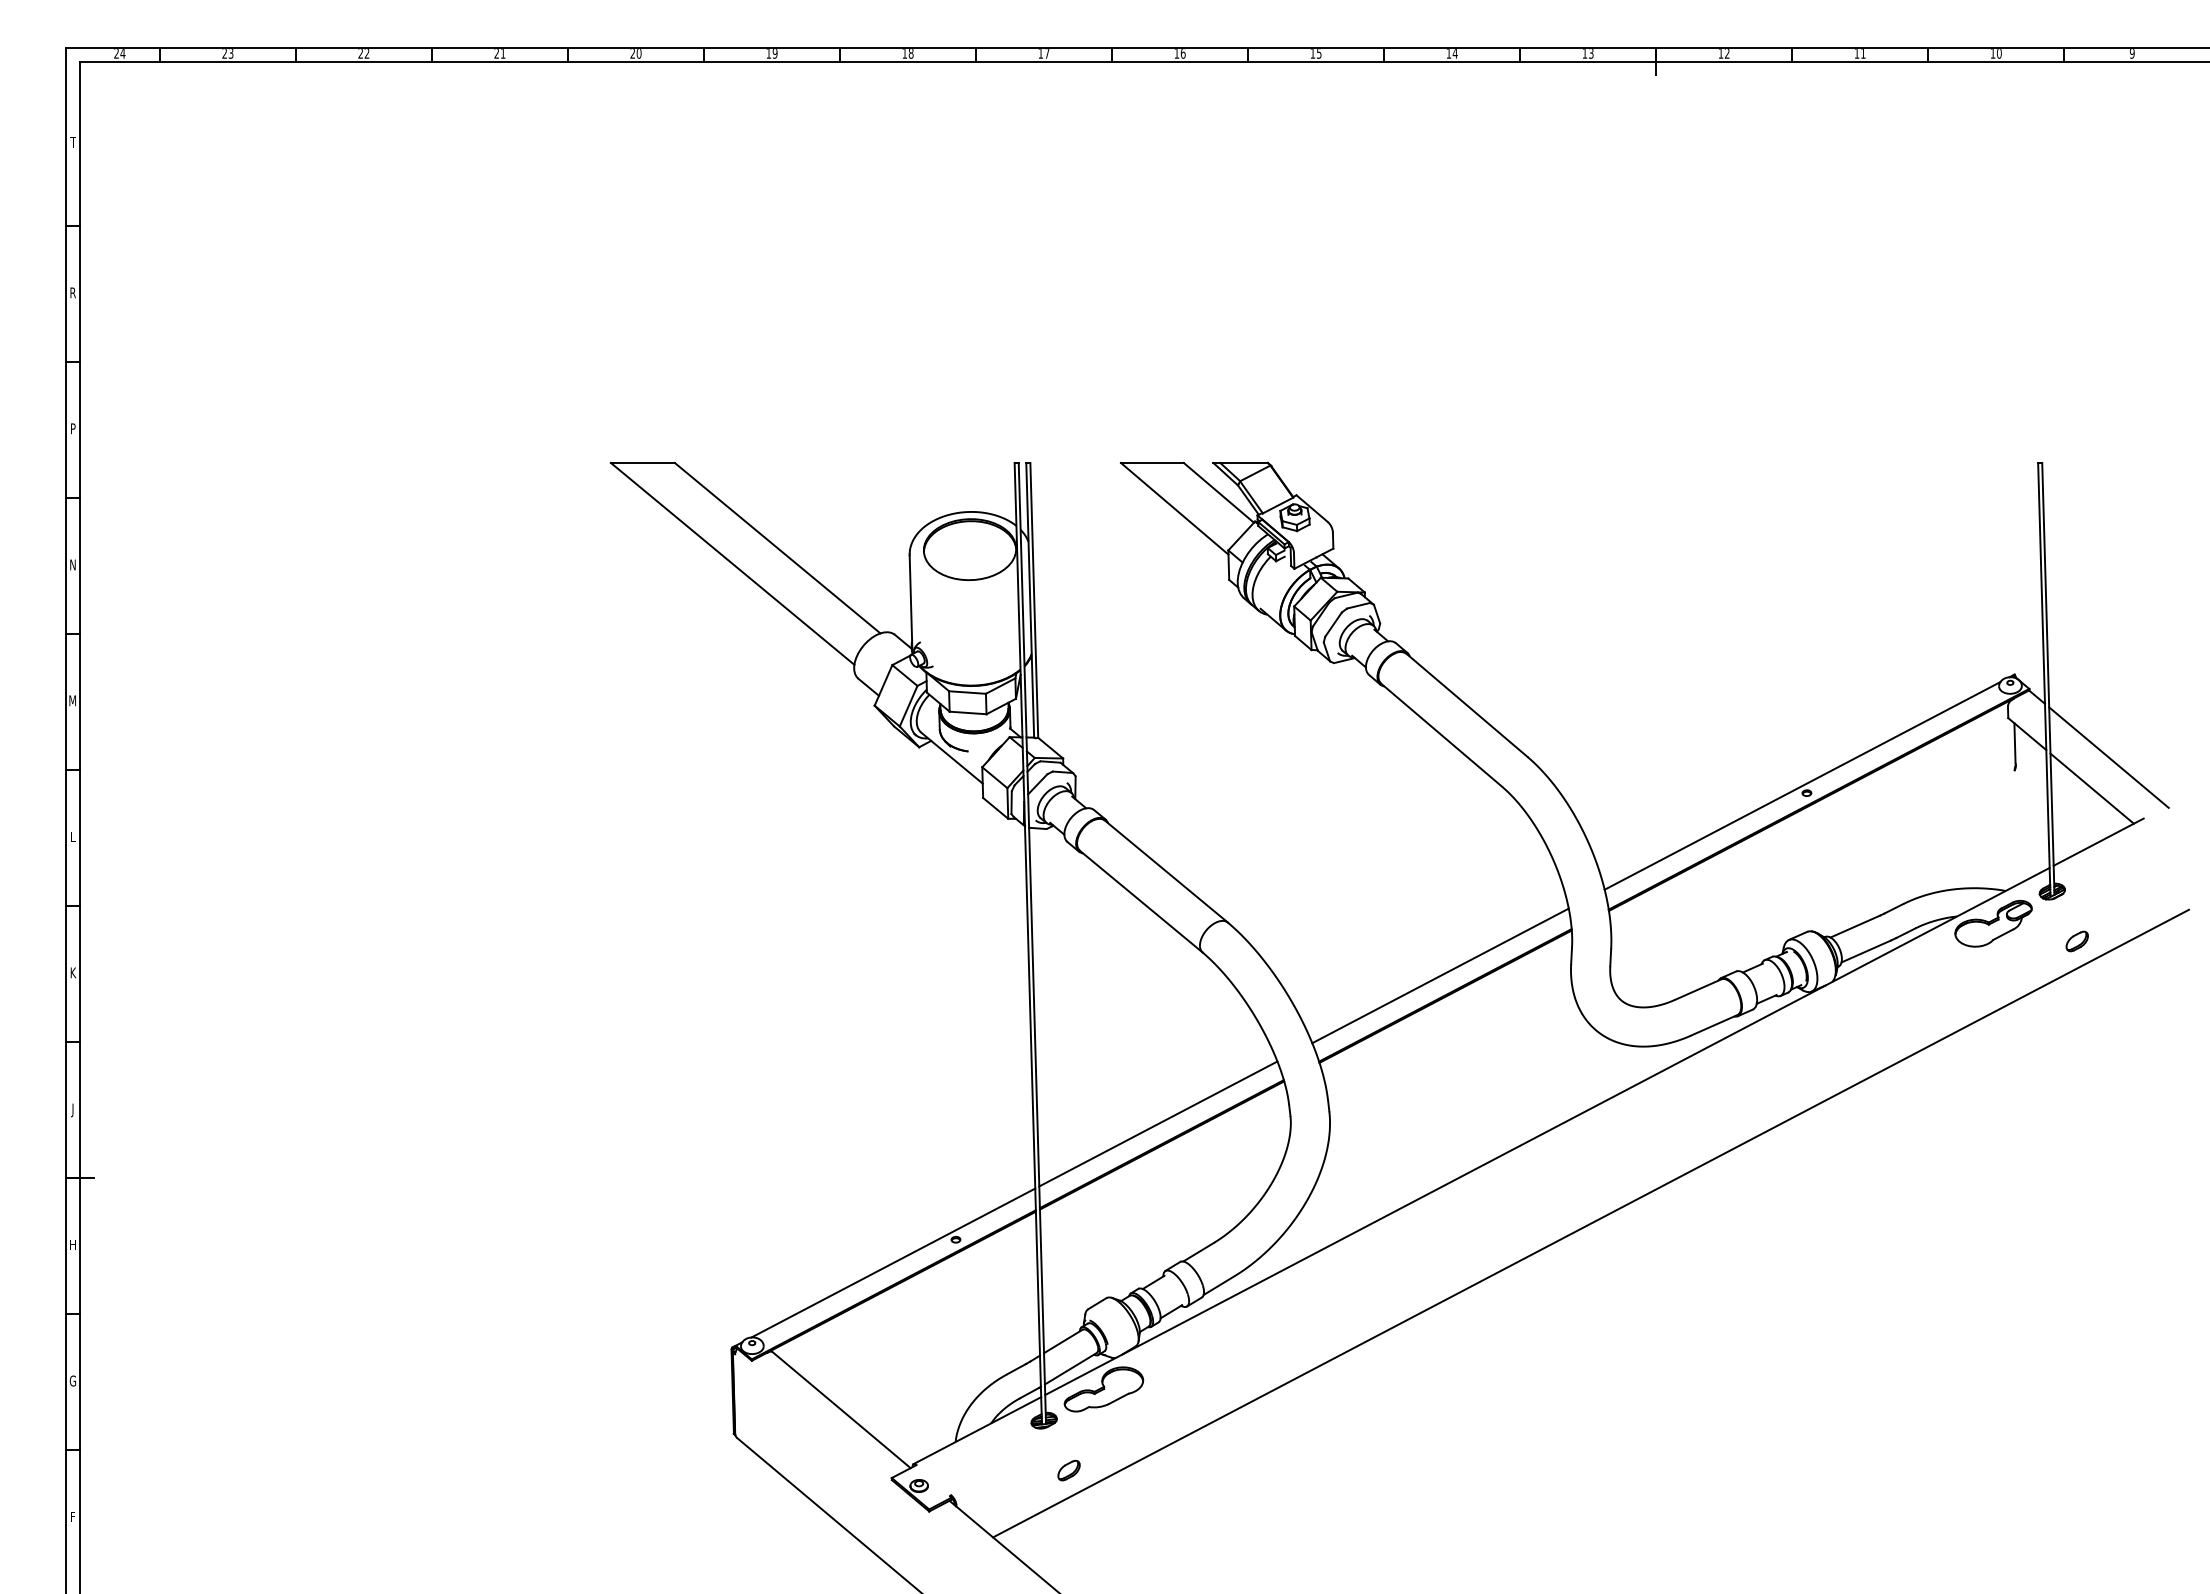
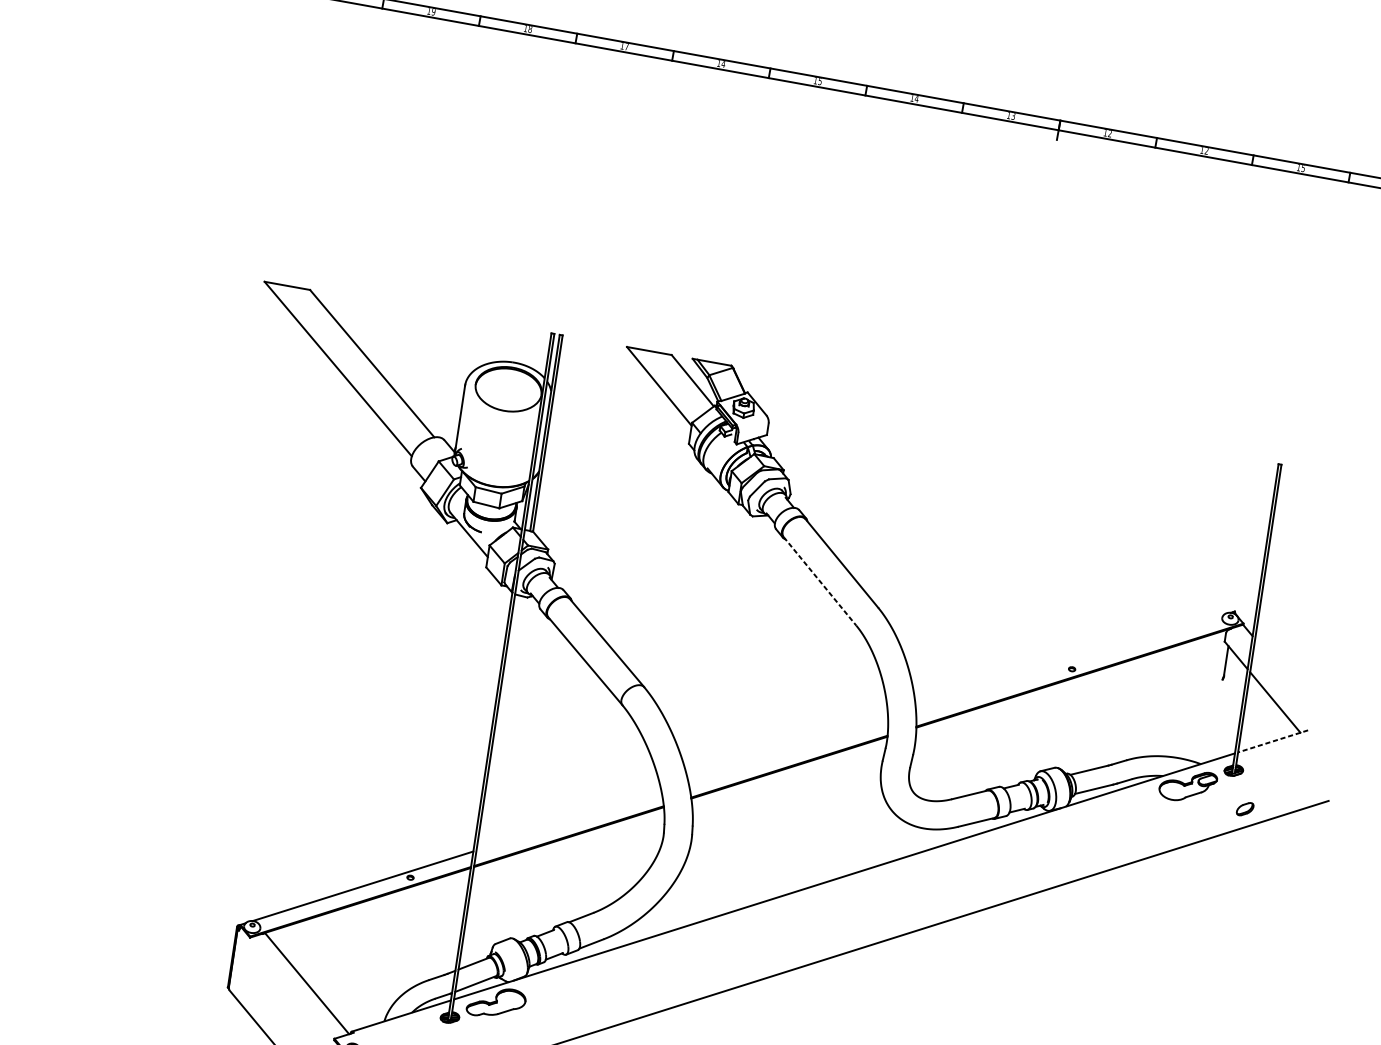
text: (1182, 53) -> (723, 63), 16 -> 14
text: (1863, 53) -> (1206, 151), 11 -> 12
text: (1998, 53) -> (1302, 168), 10 -> 15
line: (1442, 735) -> (820, 581), solid -> dashed
line: (2108, 757) -> (1290, 682), removed
line: (1802, 785) -> (1069, 663), removed
line: (2098, 842) -> (1272, 741), solid -> dashed
line: (1440, 975) -> (788, 751), removed
line: (1158, 1123) -> (569, 821), removed

